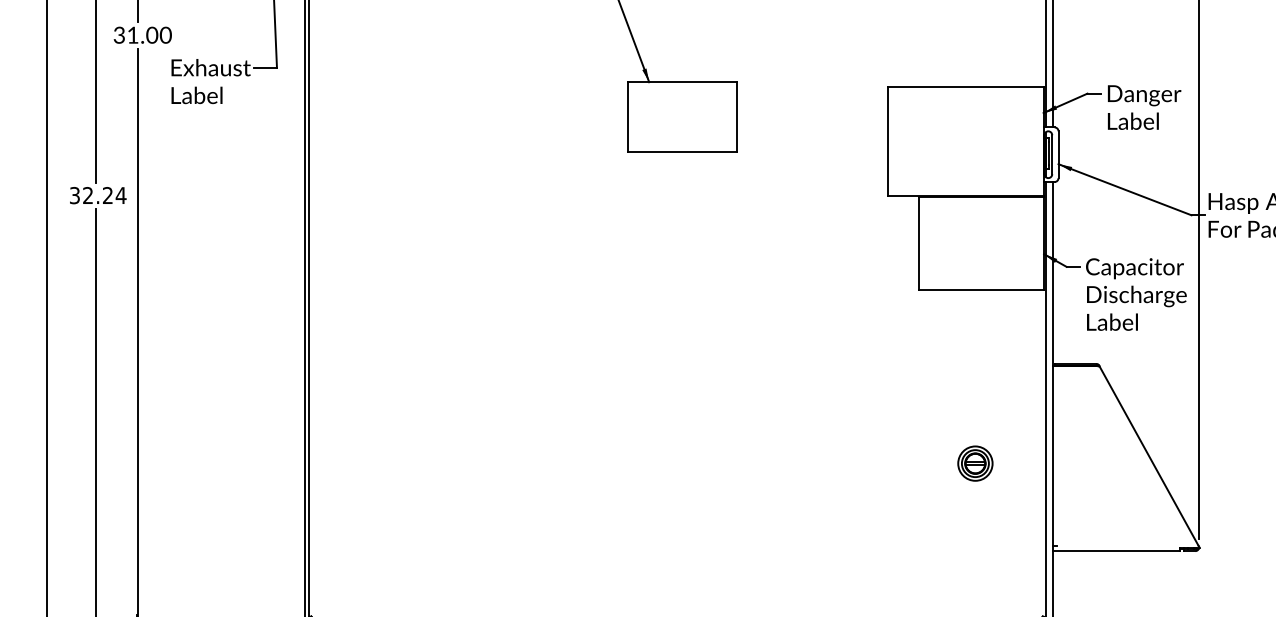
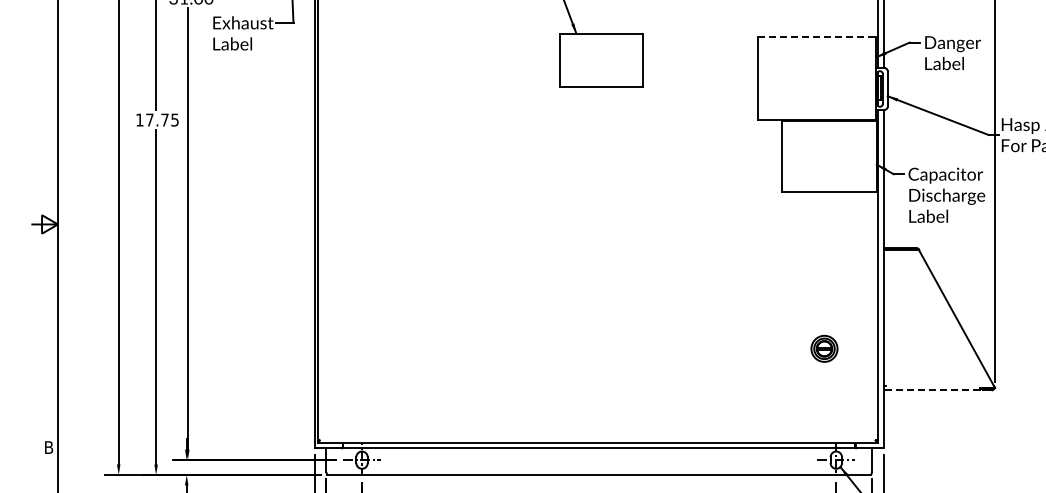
line: (966, 86) -> (817, 37), solid -> dashed
text: (98, 194) -> (157, 119), 32.24 -> 17.75
part: (975, 463) -> (824, 348), moved
line: (1116, 551) -> (931, 390), solid -> dashed

